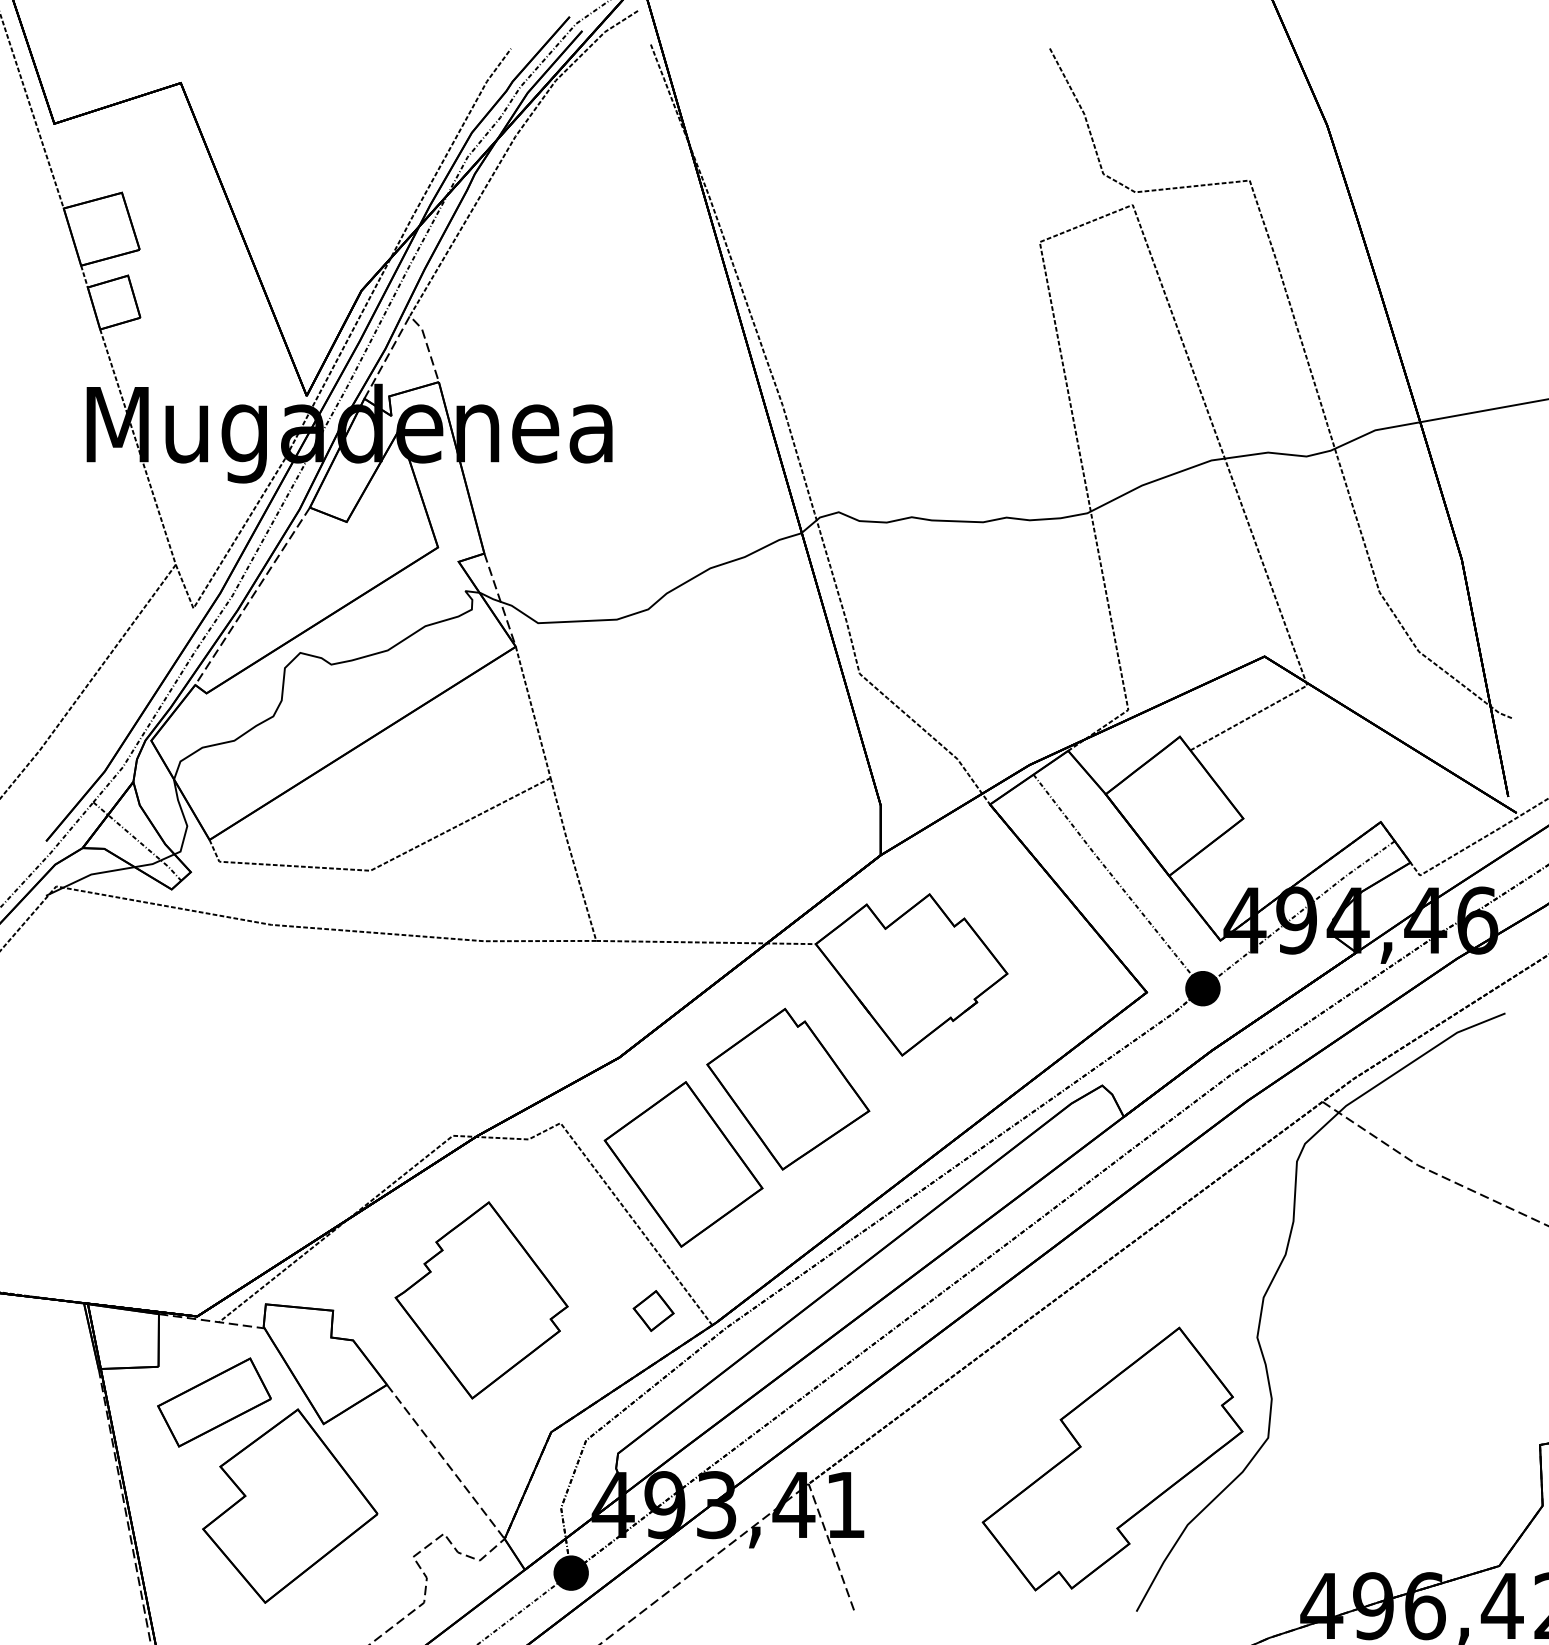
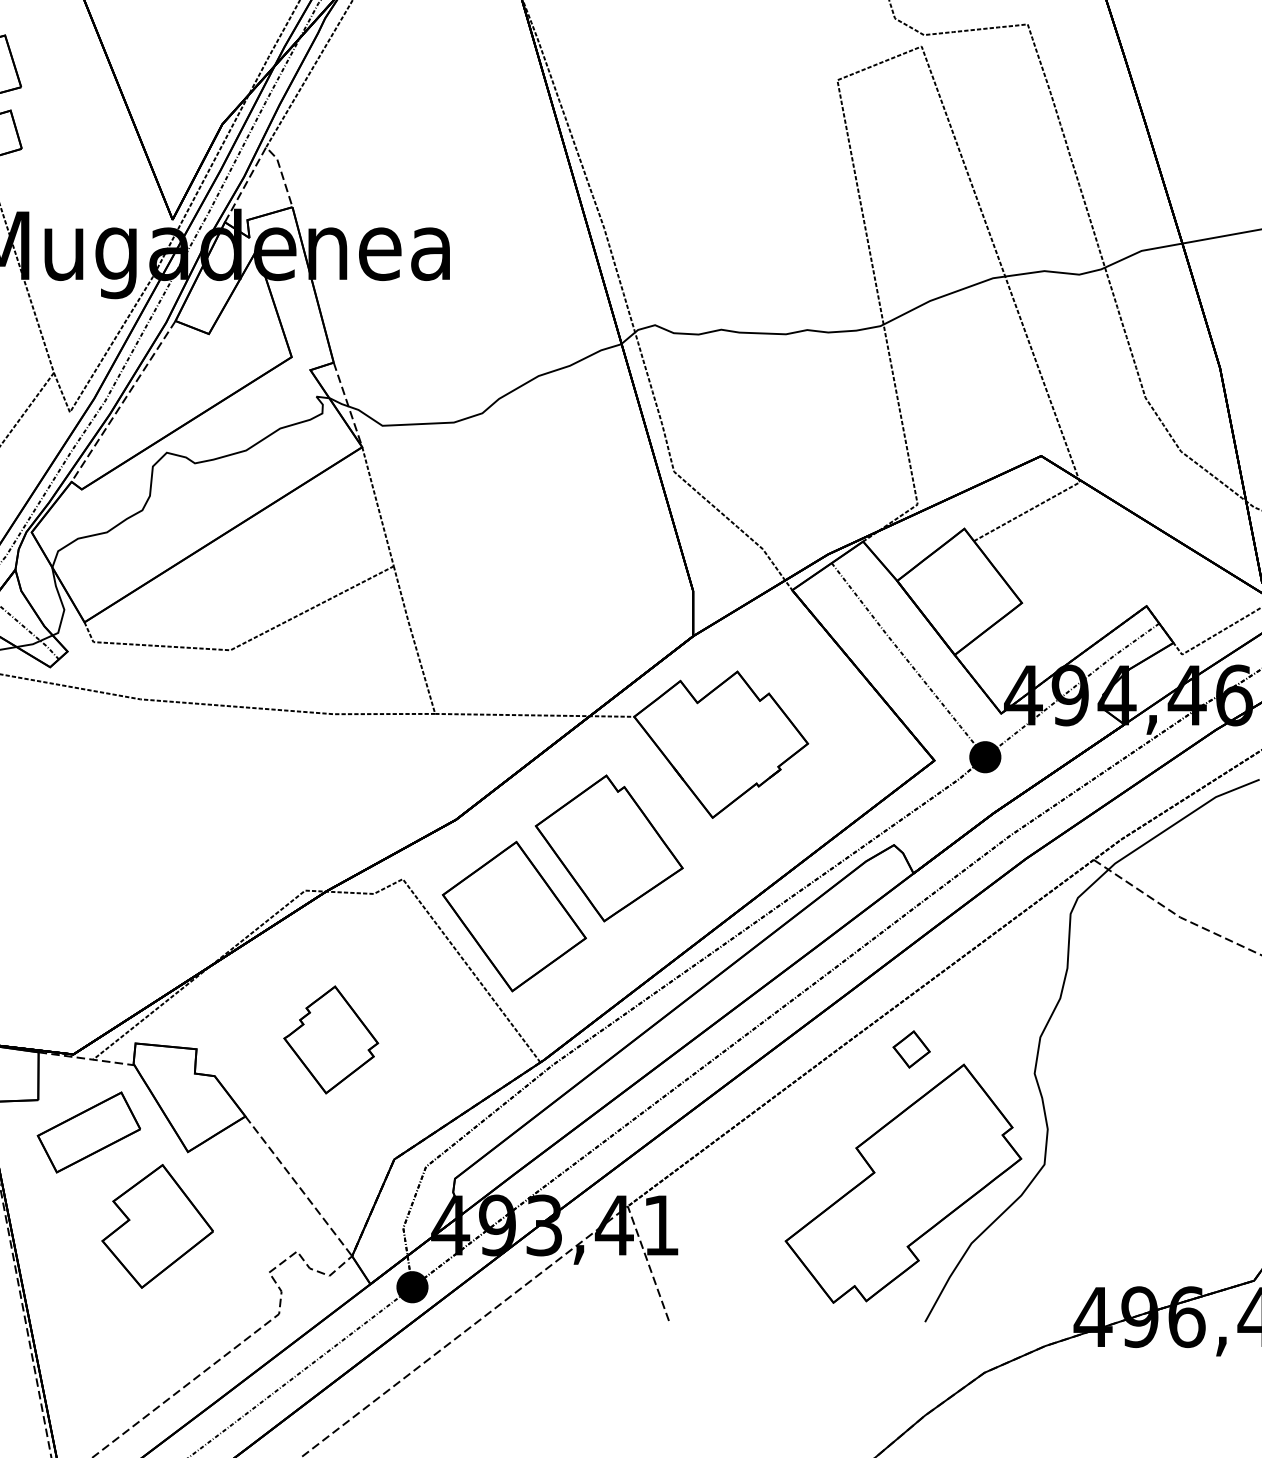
part: (481, 1300) -> (331, 1039), size x0.6
part: (653, 1310) -> (911, 1049), moved
part: (290, 1505) -> (157, 1225), size x0.7

